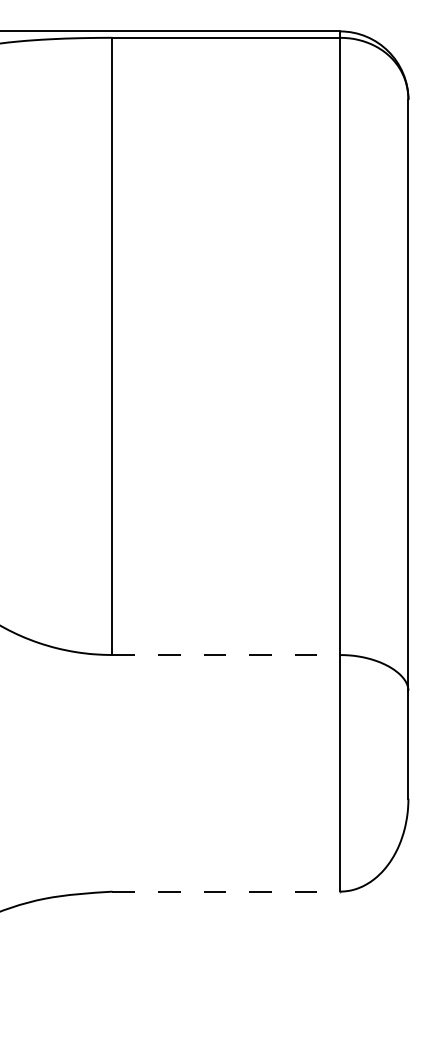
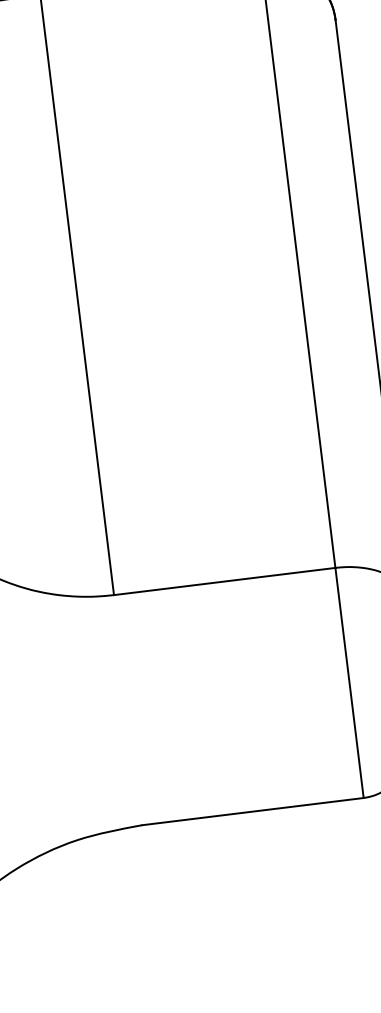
line: (226, 655) -> (224, 581), dashed -> solid
line: (226, 891) -> (253, 811), dashed -> solid

